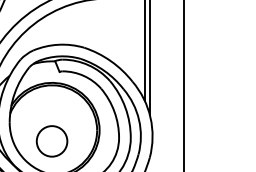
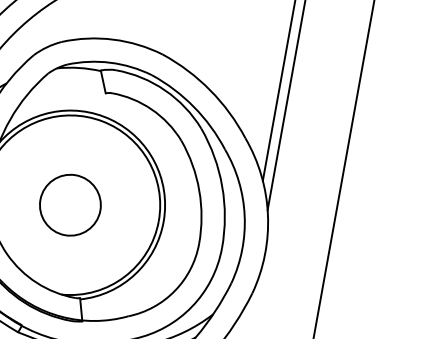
circle: (51, 141) -> (69, 205), moved

